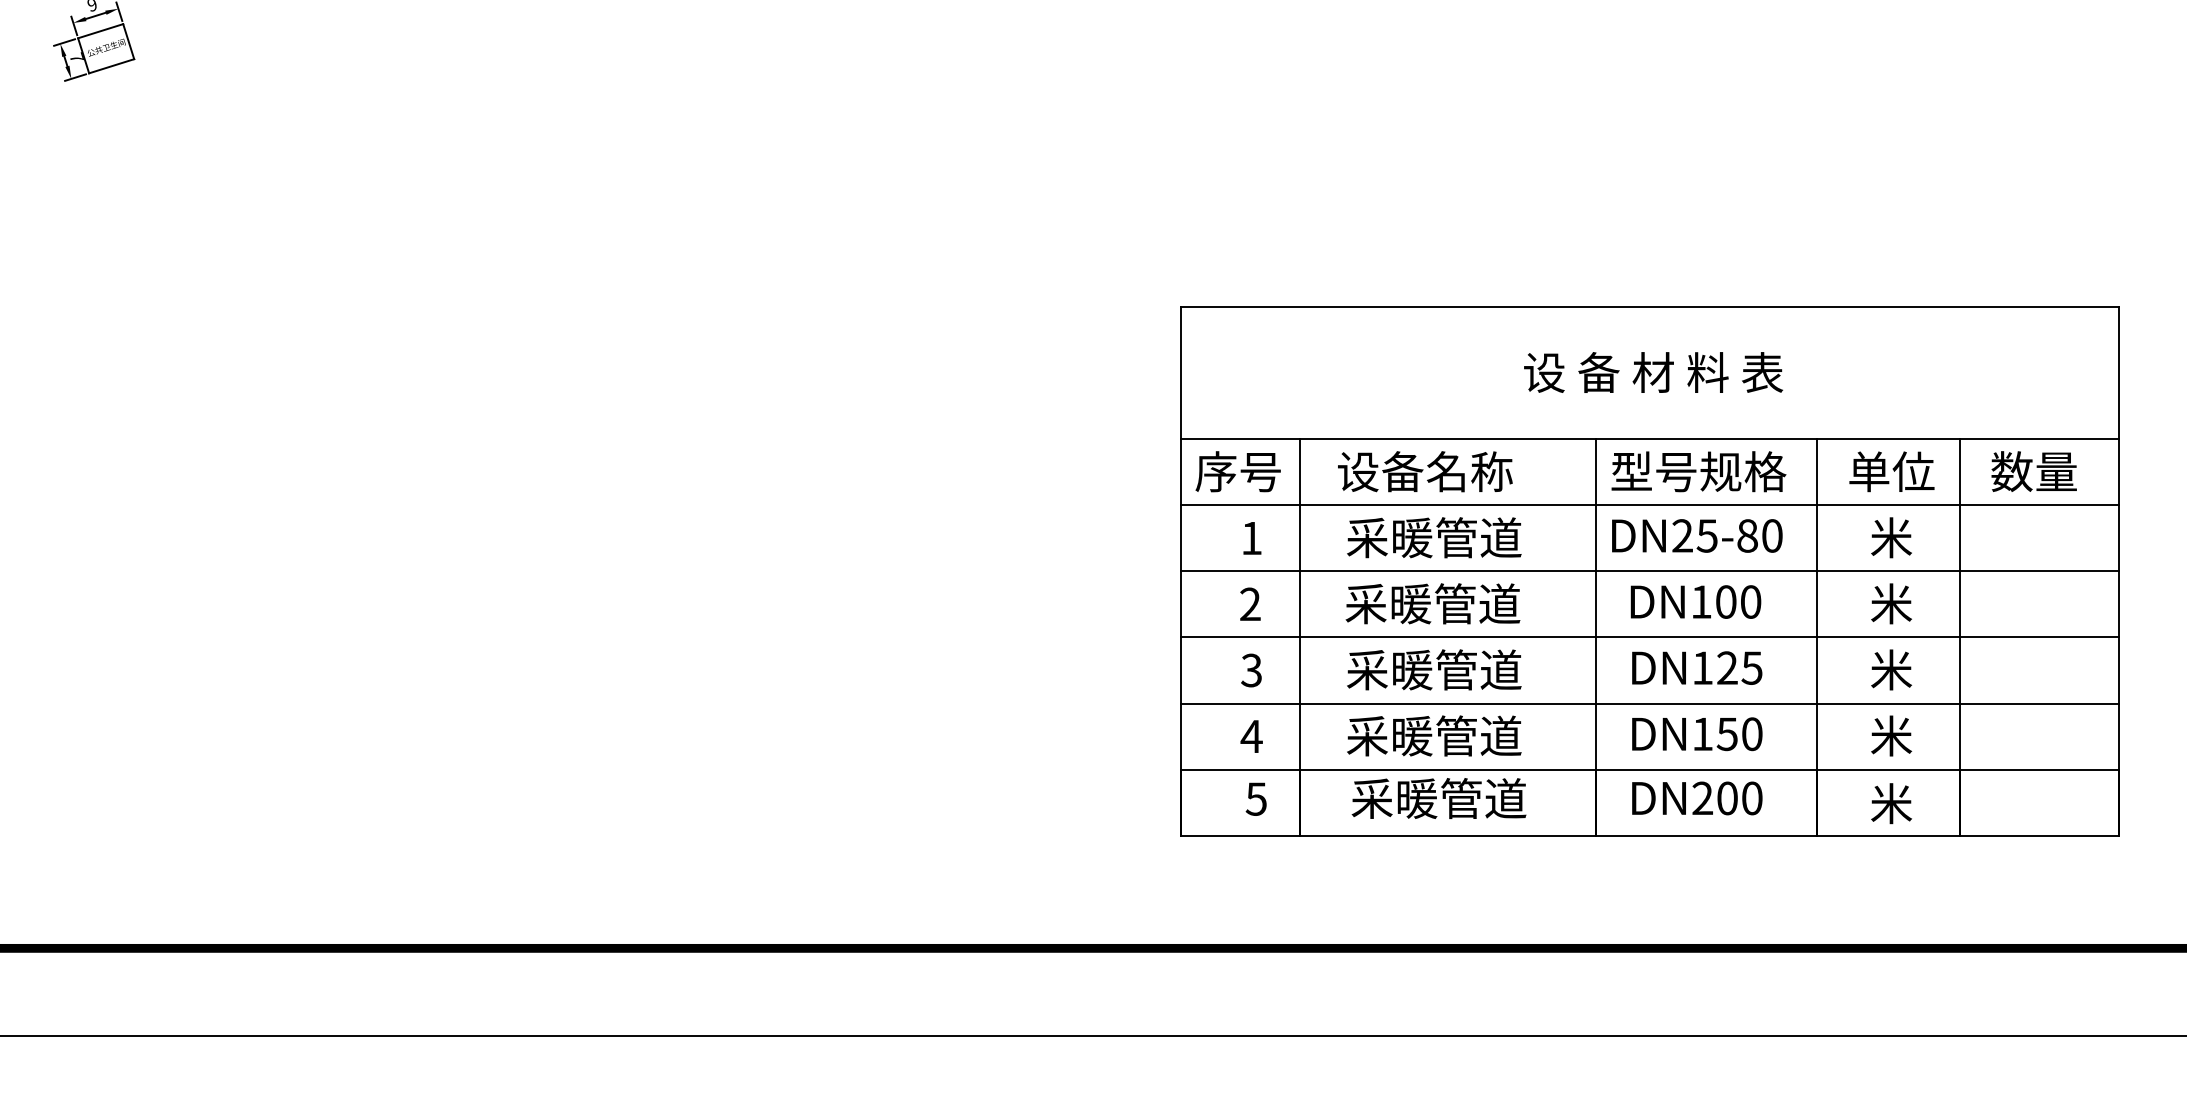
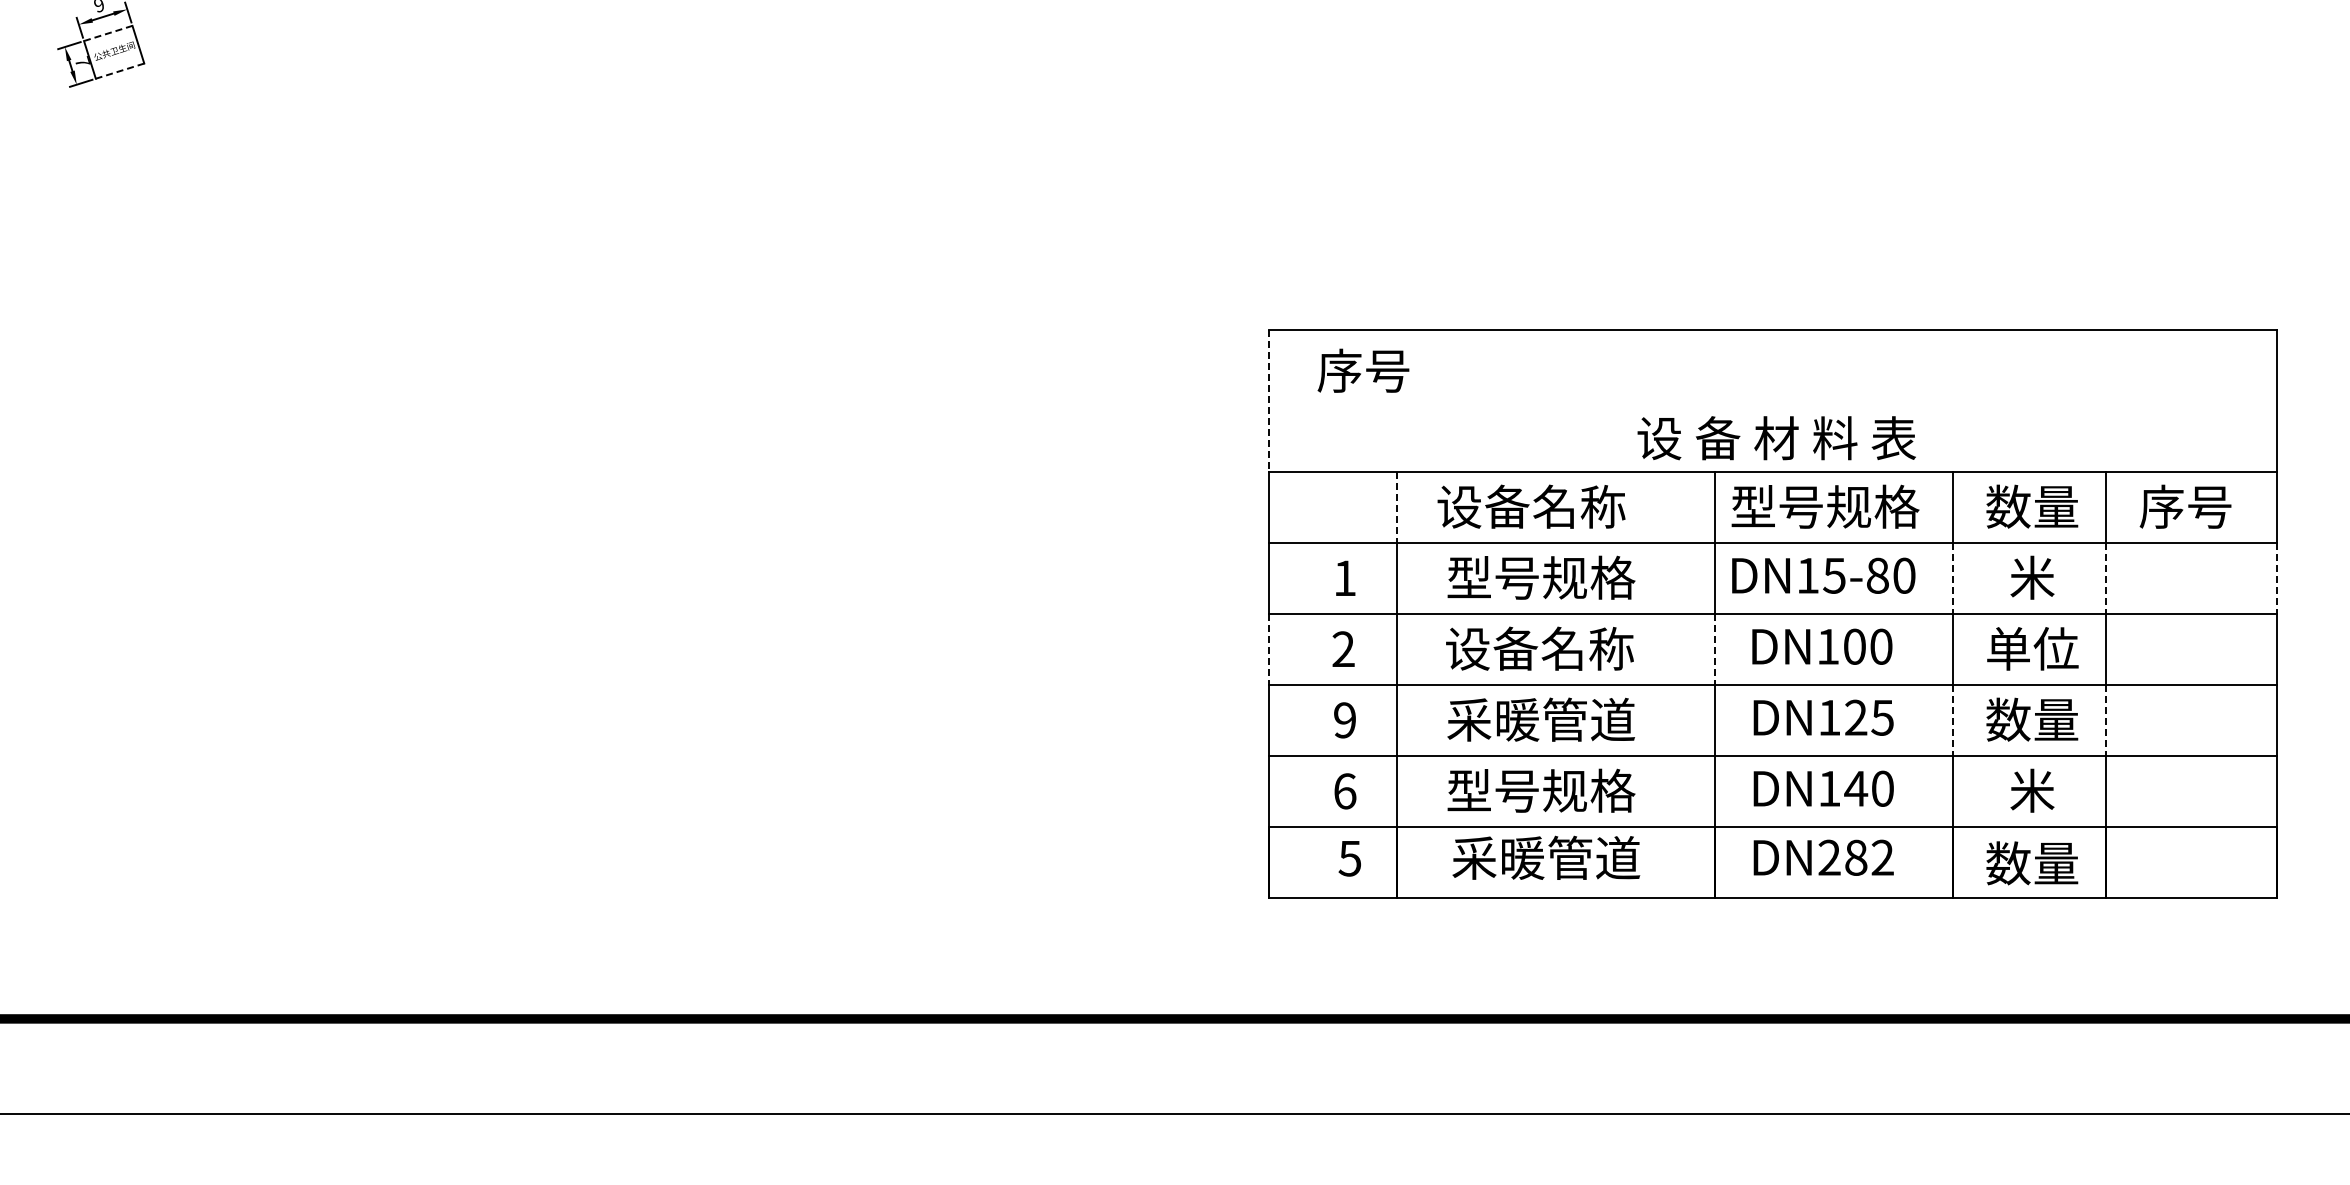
line: (100, 31) -> (108, 33), solid -> dashed
line: (111, 66) -> (119, 71), solid -> dashed
text: (1653, 372) -> (1776, 438), moved
line: (1180, 373) -> (1268, 401), solid -> dashed
text: (1238, 471) -> (1363, 370), moved
text: (1891, 471) -> (2032, 506), 单位 -> 数量
text: (2033, 471) -> (2185, 506), 数量 -> 序号
line: (1299, 472) -> (1396, 507), solid -> dashed
text: (1683, 535) -> (1808, 575), DN25-80 -> DN15-80
text: (1434, 537) -> (1541, 577), 采暖管道 -> 型号规格
line: (1817, 538) -> (1952, 578), solid -> dashed
line: (1959, 538) -> (2105, 578), solid -> dashed
line: (2118, 538) -> (2276, 578), solid -> dashed
text: (1432, 603) -> (1539, 648), 采暖管道 -> 设备名称
text: (1891, 603) -> (2032, 648), 米 -> 单位
line: (1180, 604) -> (1268, 649), solid -> dashed
line: (1595, 604) -> (1714, 649), solid -> dashed
text: (1891, 669) -> (2032, 719), 米 -> 数量
text: (1251, 670) -> (1344, 720), 3 -> 9
line: (1817, 670) -> (1952, 720), solid -> dashed
line: (1959, 670) -> (2105, 720), solid -> dashed
text: (1727, 733) -> (1856, 788), DN150 -> DN140
text: (1434, 735) -> (1541, 790), 采暖管道 -> 型号规格
text: (1251, 736) -> (1344, 791), 4 -> 6
text: (1739, 798) -> (1869, 857), DN200 -> DN282
text: (1891, 803) -> (2032, 863), 米 -> 数量

